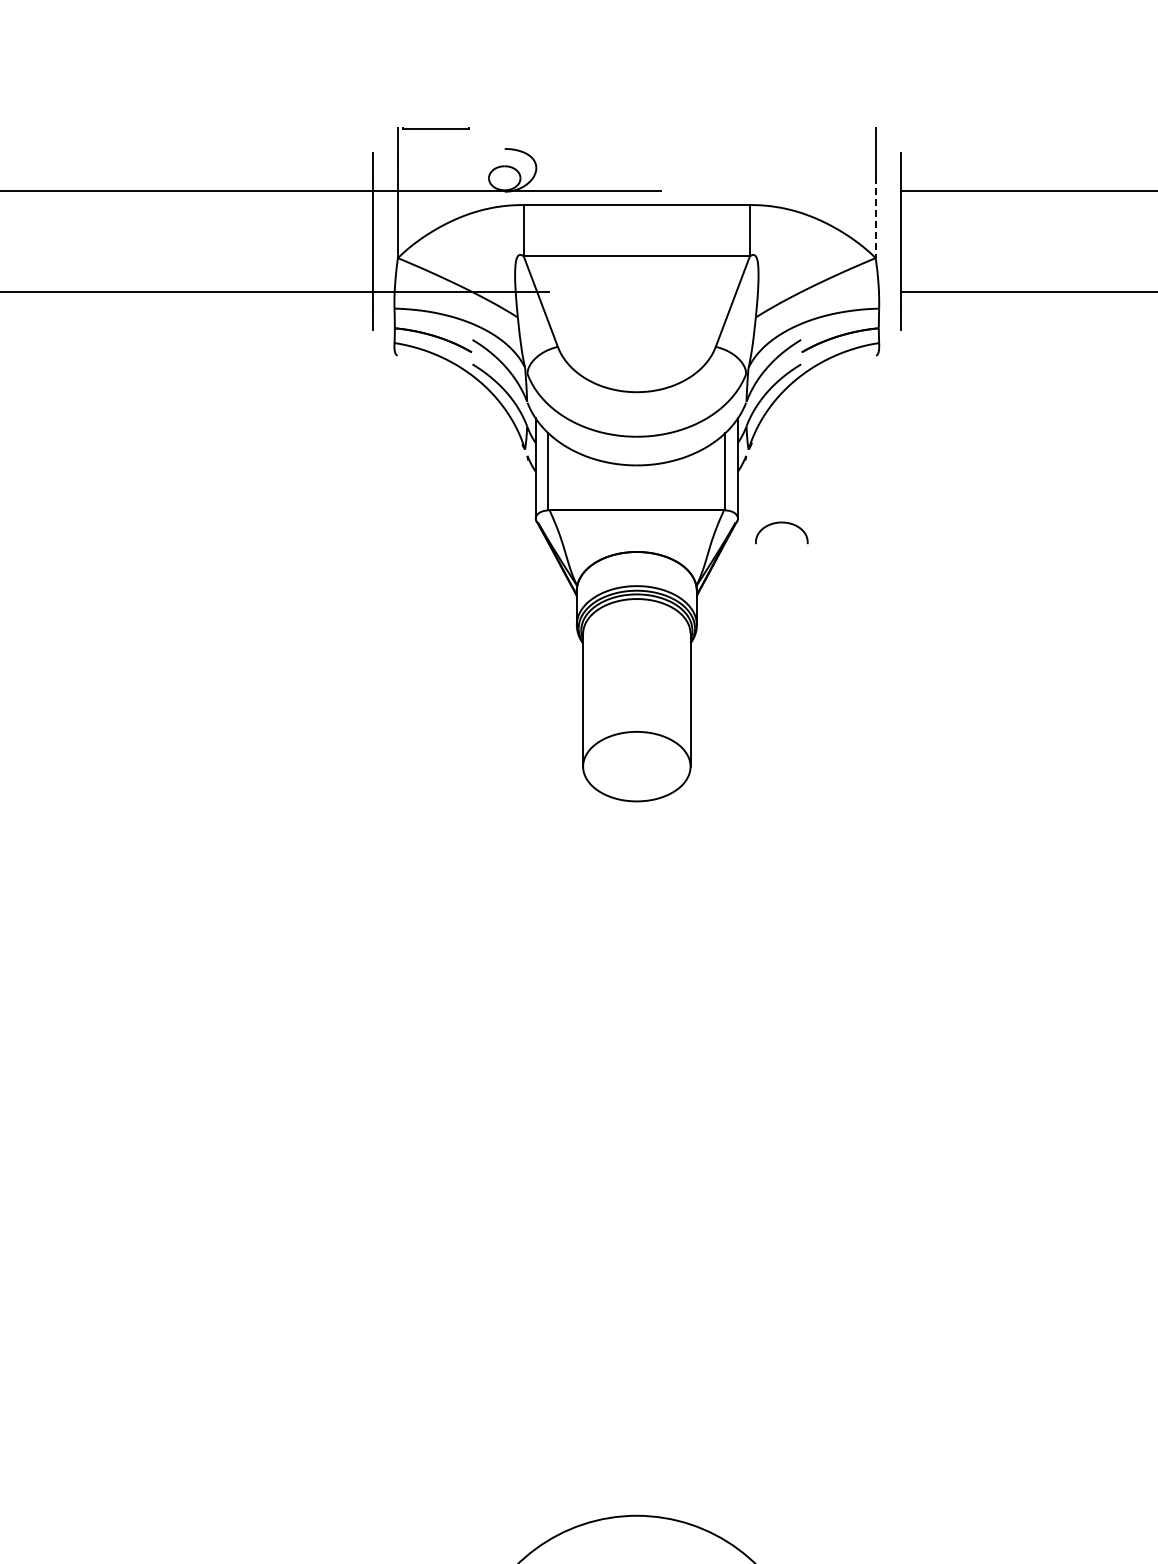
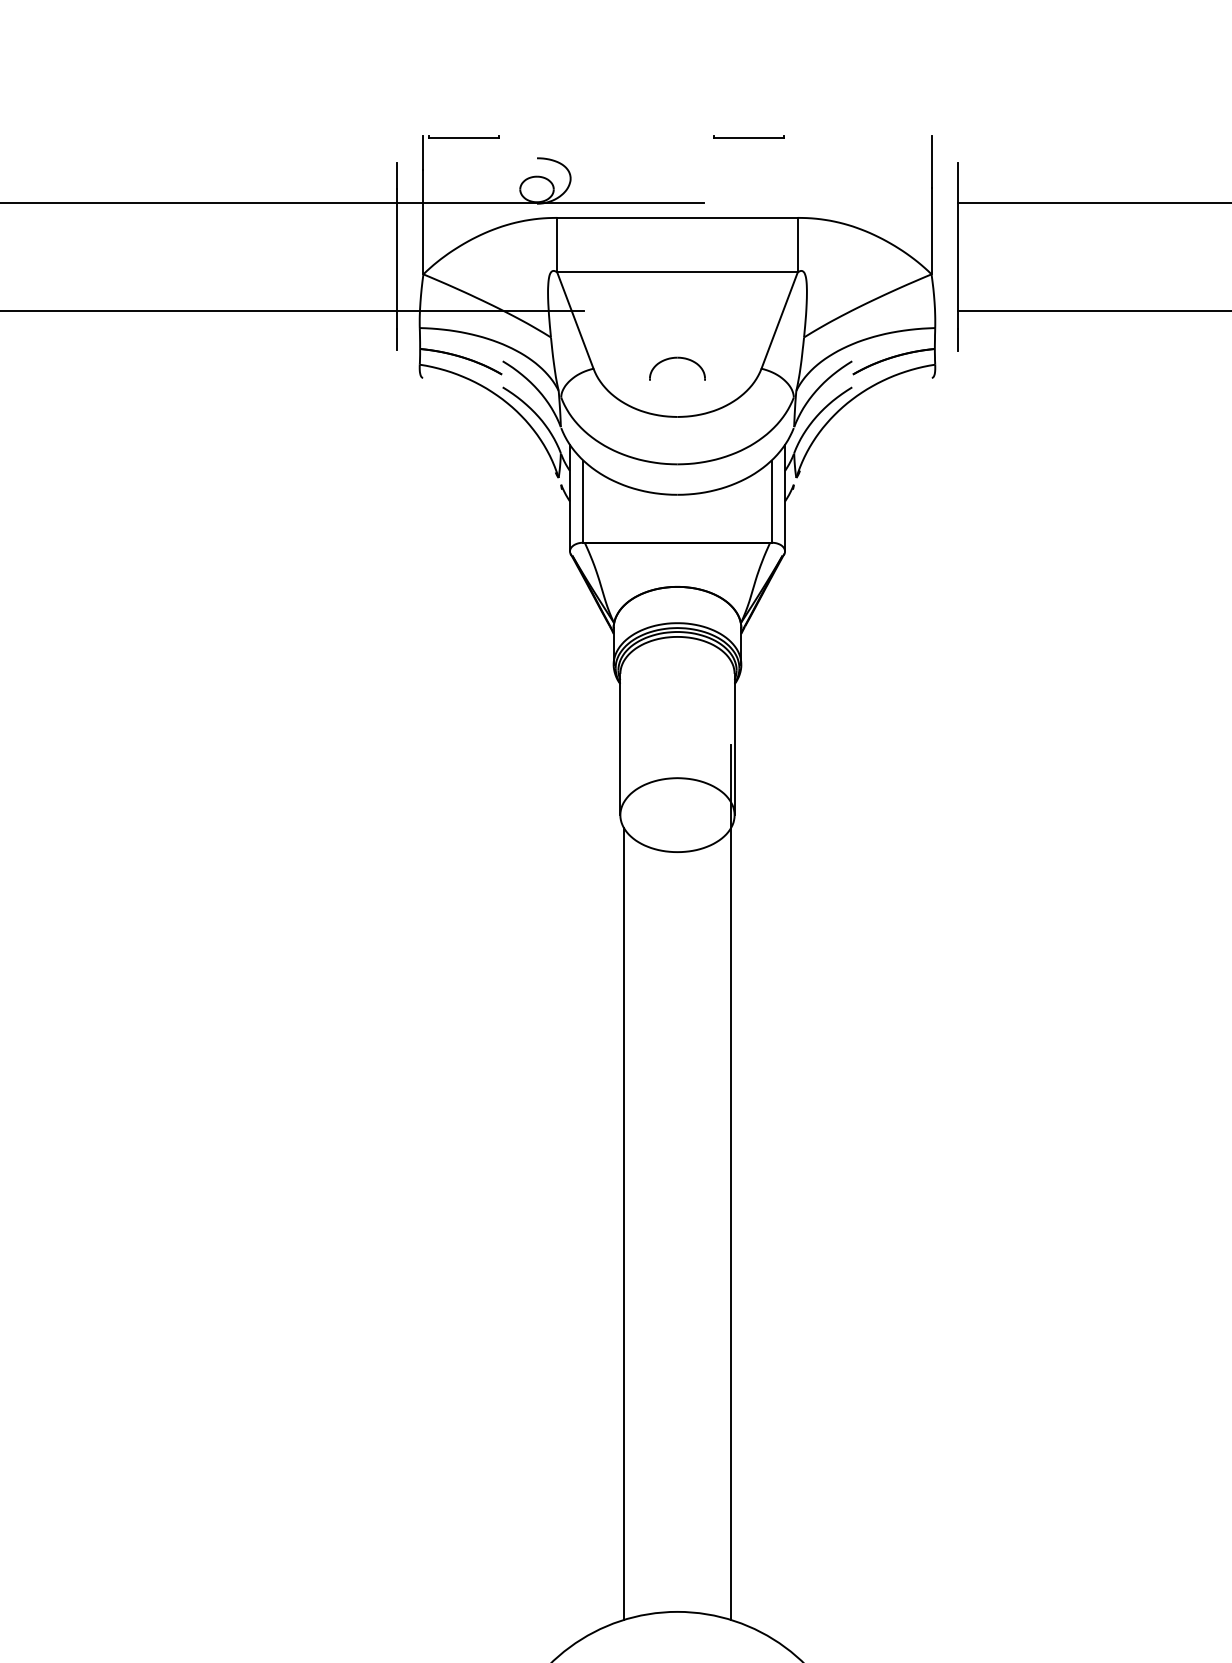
line: (703, 128) -> (748, 136), added
line: (875, 217) -> (931, 231), dashed -> solid
part: (781, 523) -> (677, 358), moved
line: (687, 1111) -> (731, 1181), added
line: (586, 1150) -> (623, 1223), added

